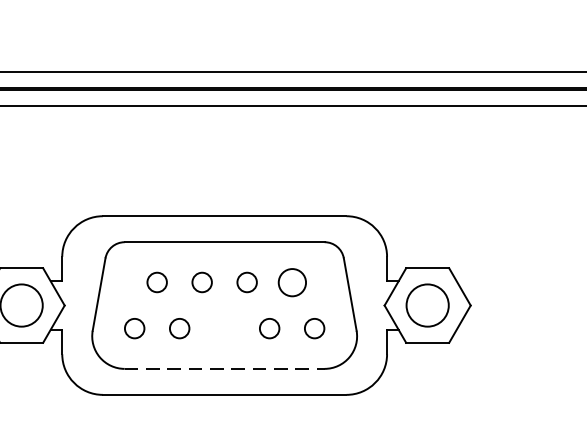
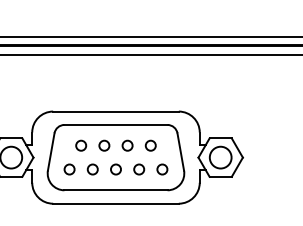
circle: (291, 282) -> (150, 145), size x0.71
circle: (223, 328) -> (115, 169), added
line: (225, 369) -> (116, 190), dashed -> solid

